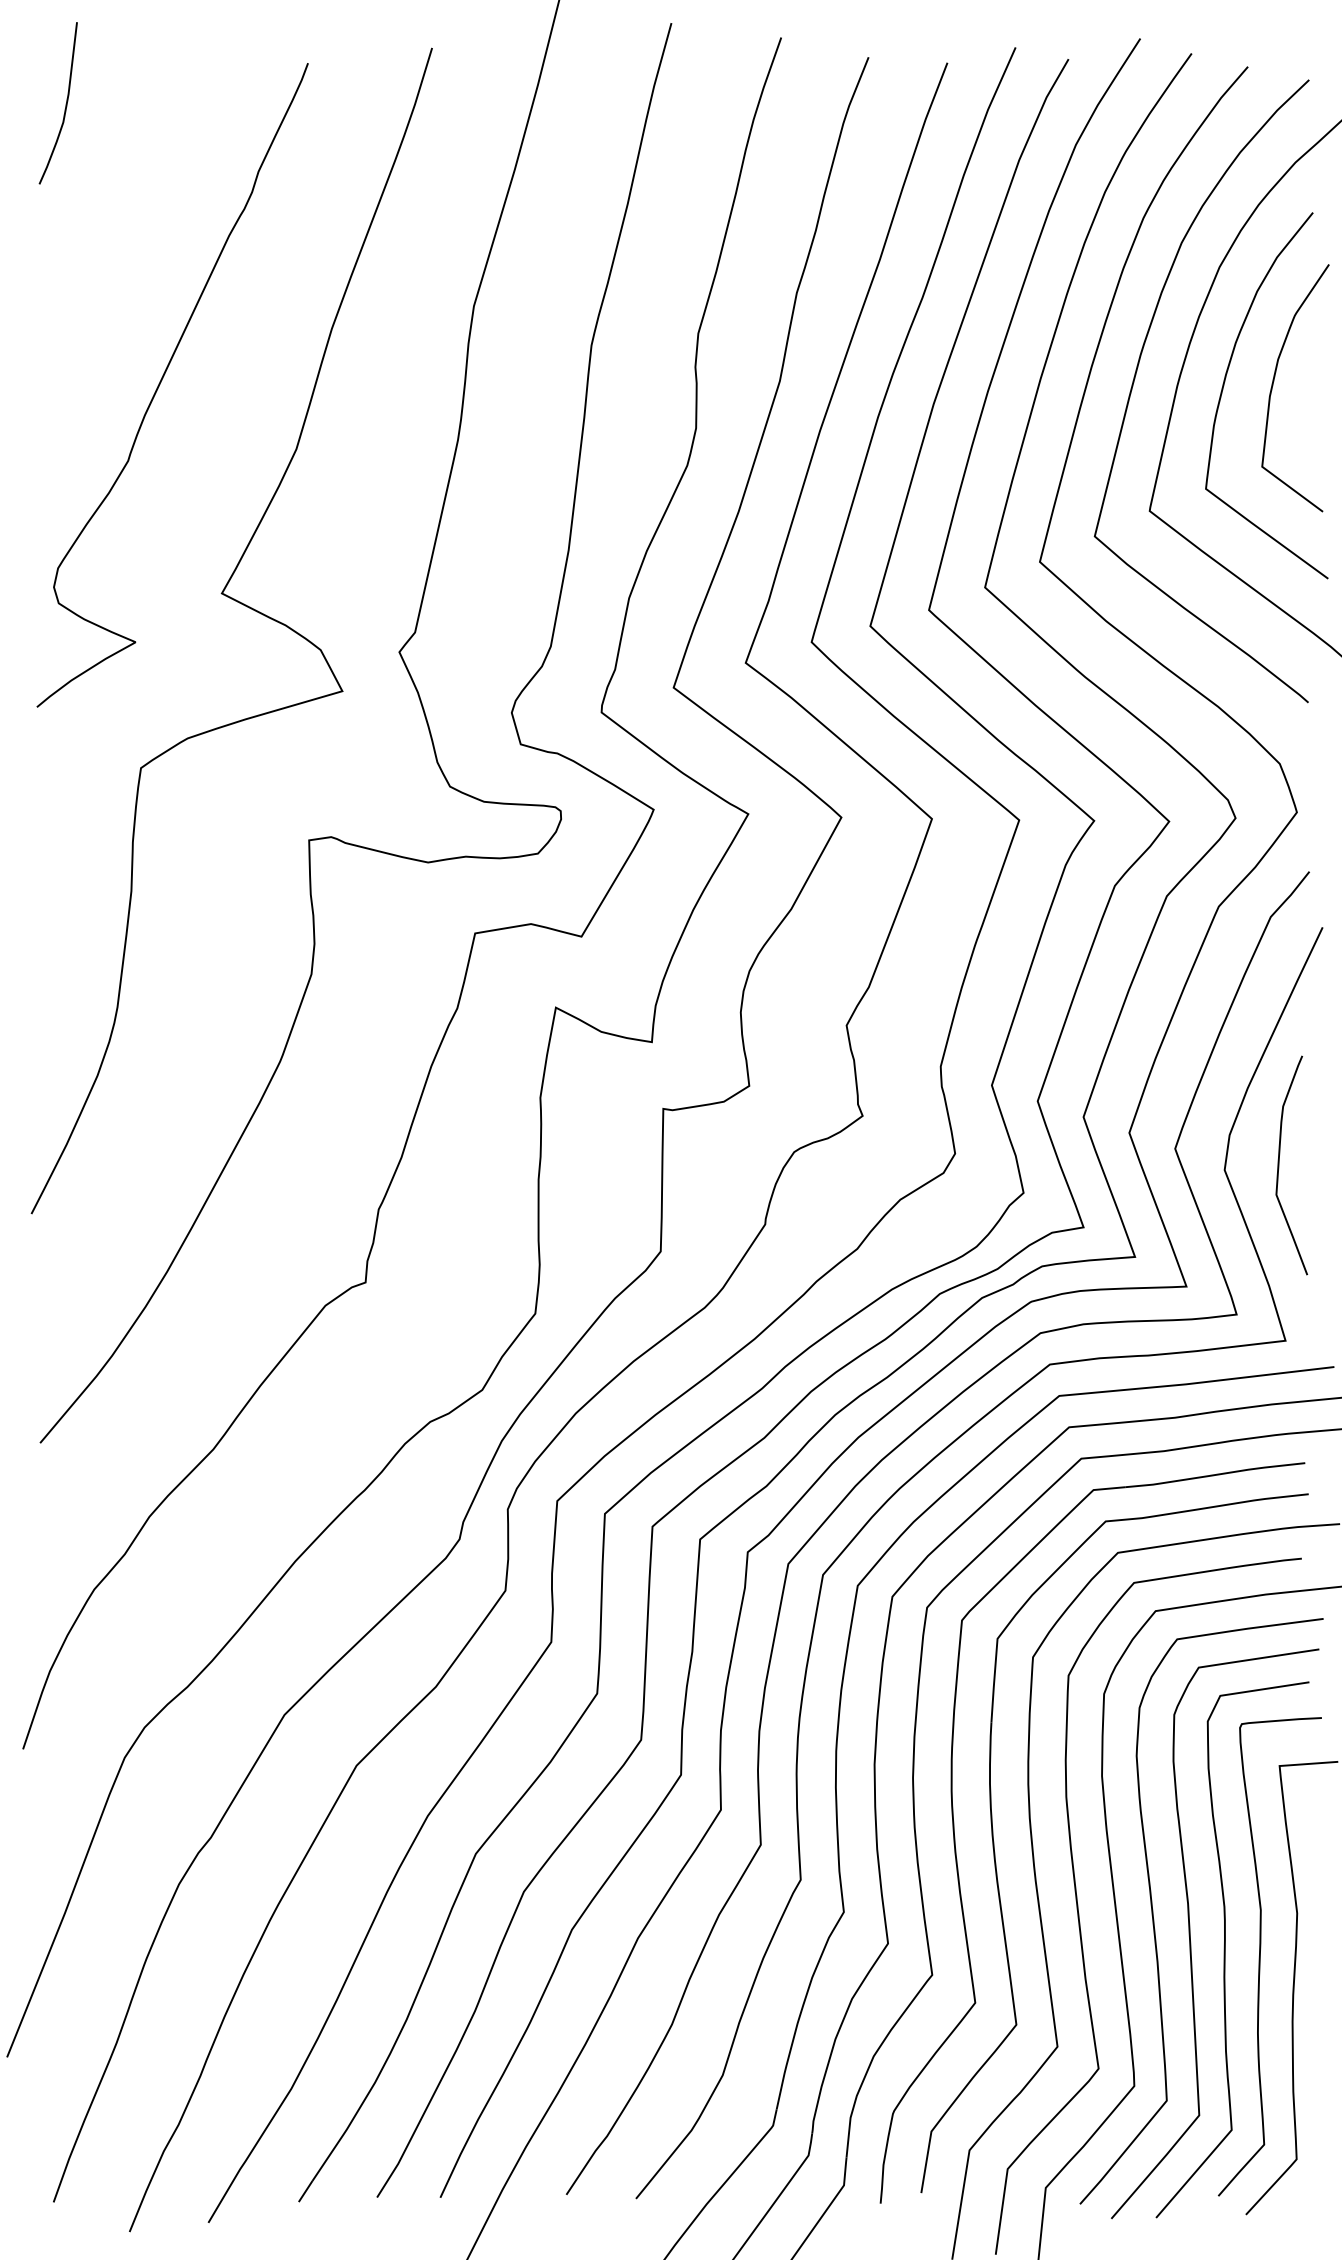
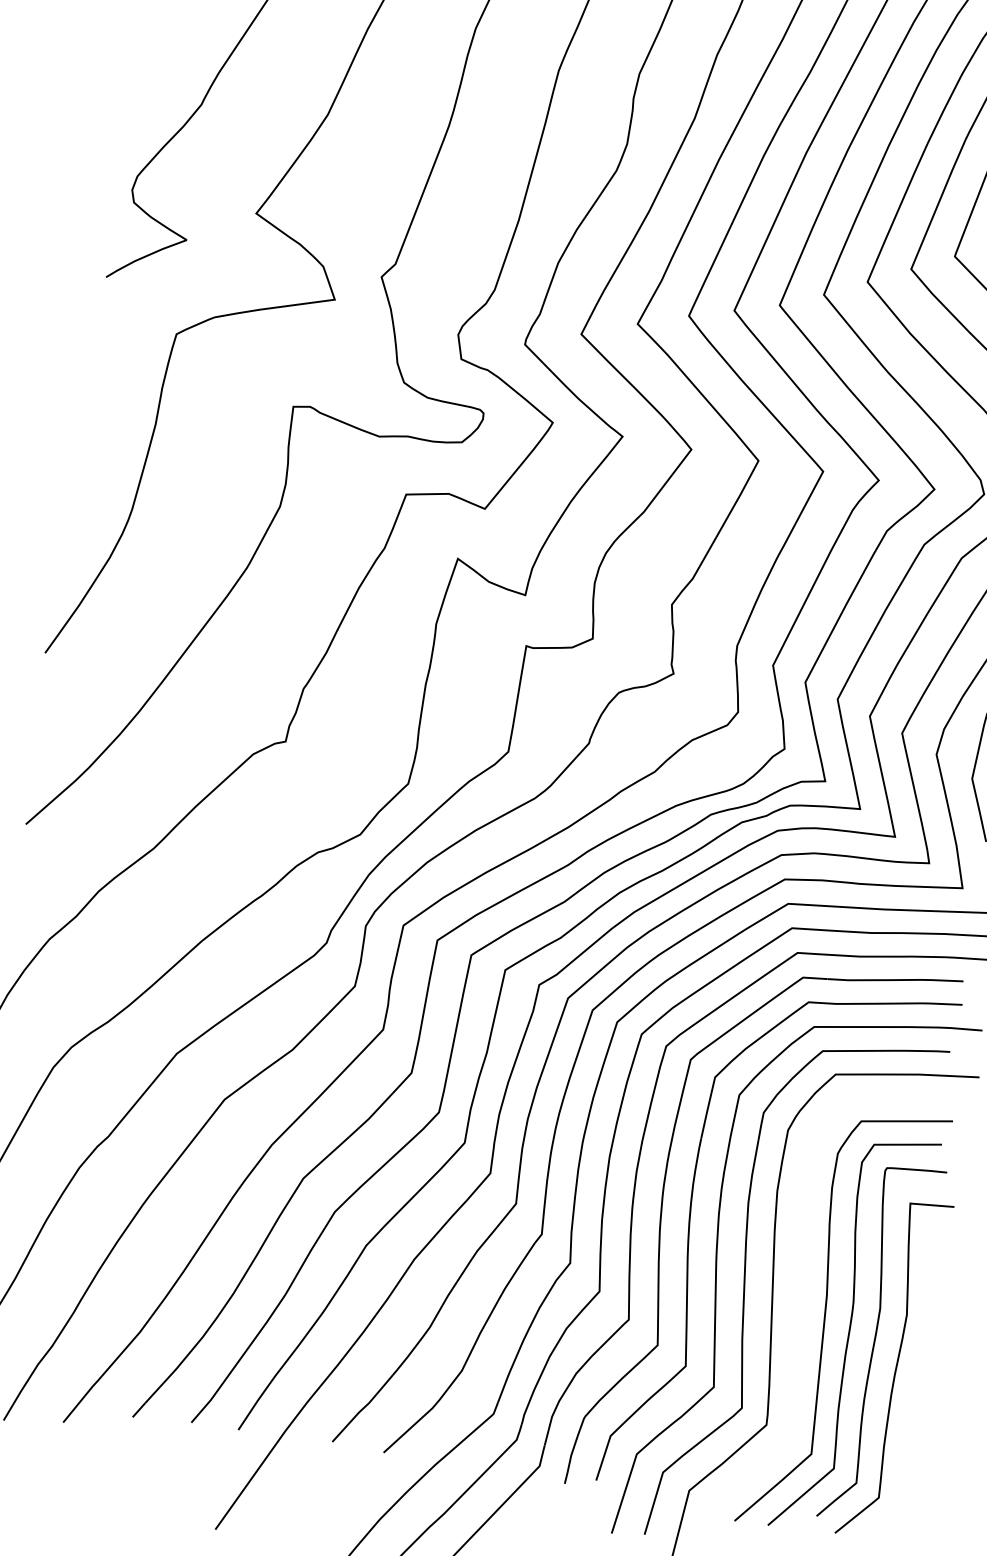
curve: (1154, 1919) -> (800, 1303), removed

